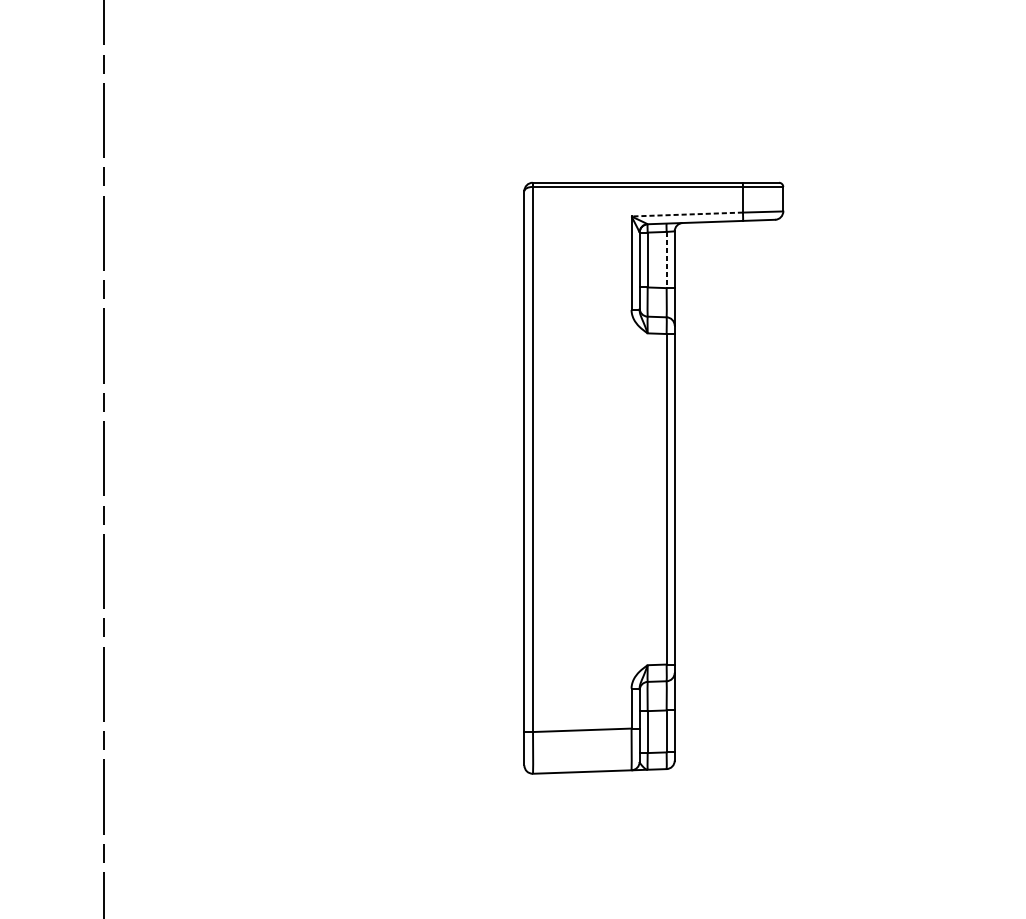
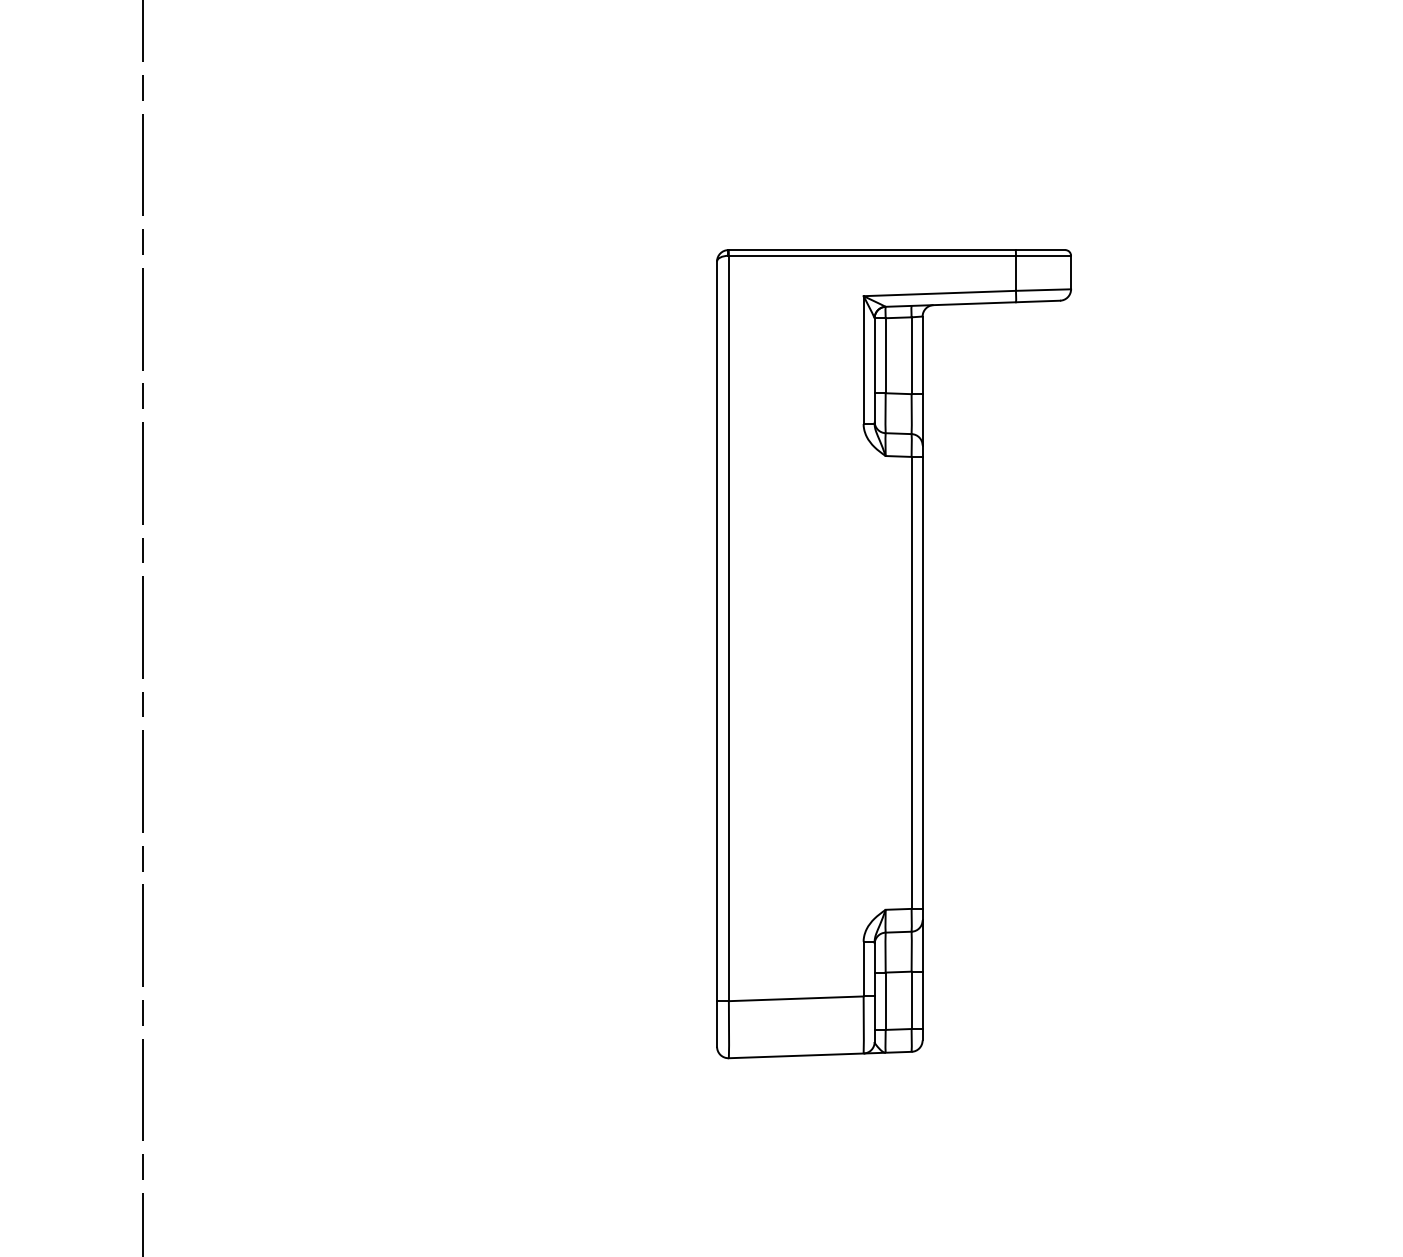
line: (687, 214) -> (939, 293), dashed -> solid
line: (666, 260) -> (911, 356), dashed -> solid

